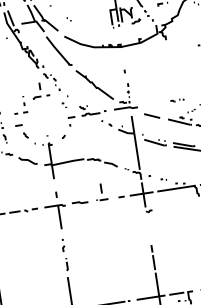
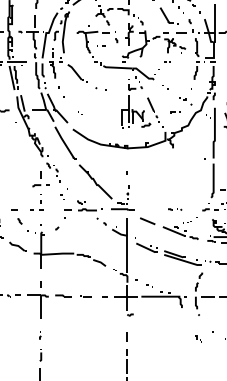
part: (19, 105) -> (36, 202), moved
line: (100, 187) -> (126, 336), moved
part: (63, 245) -> (40, 335), size x0.62

